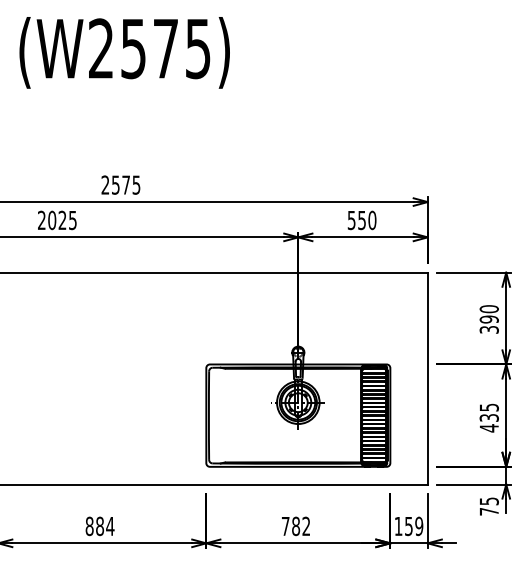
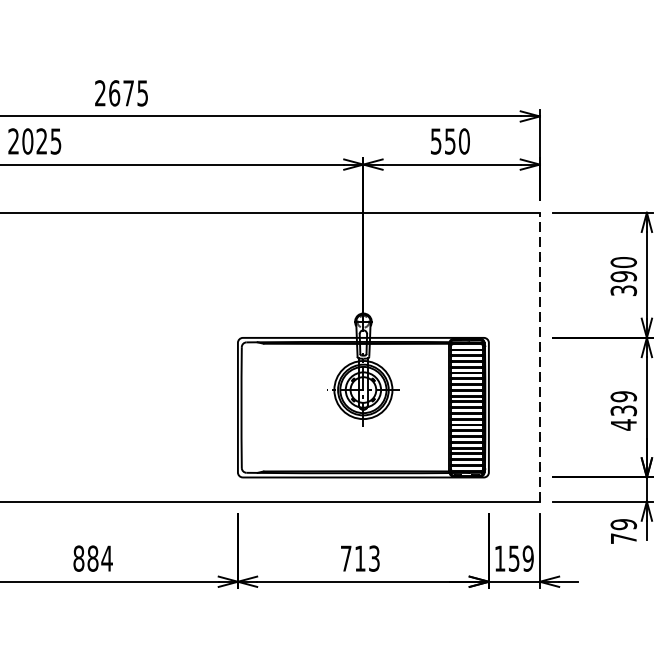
text: (115, 184) -> (114, 92), 2575 -> 2675
line: (427, 378) -> (539, 357), solid -> dashed
text: (488, 407) -> (622, 396), 435 -> 439
text: (488, 501) -> (622, 524), 75 -> 79
text: (301, 526) -> (367, 558), 782 -> 713

